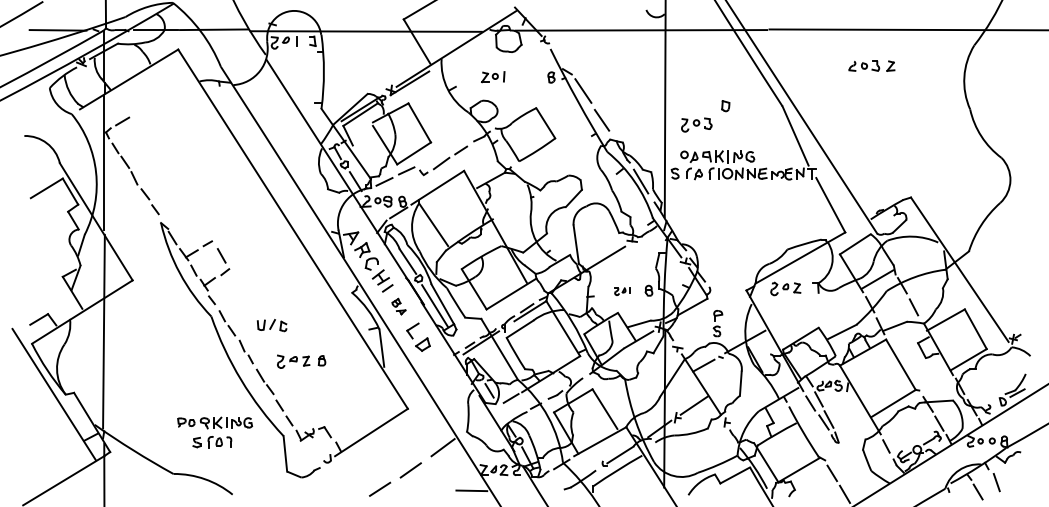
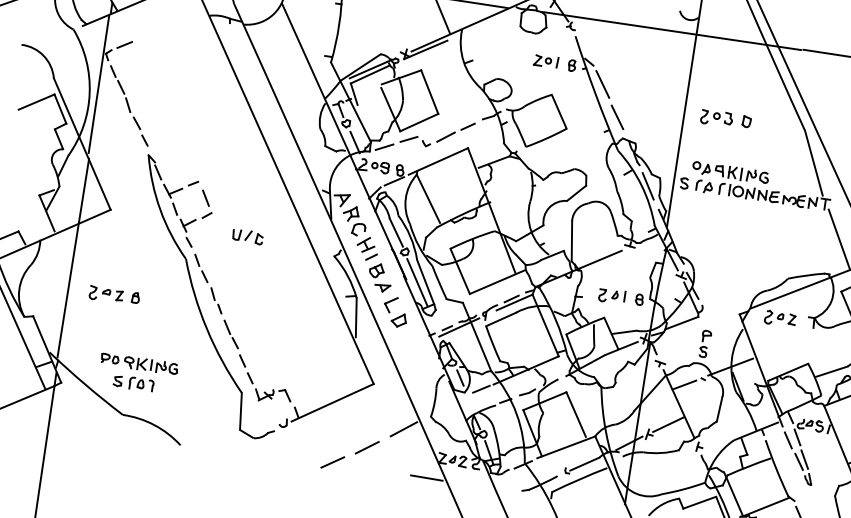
part: (493, 77) -> (546, 61), moved
part: (696, 124) -> (716, 117), moved
part: (622, 291) -> (612, 296), size x1.67
part: (398, 306) -> (379, 277), size x1.67
part: (272, 325) -> (248, 236), moved
part: (301, 361) -> (114, 295), moved
part: (214, 432) -> (137, 373), moved

